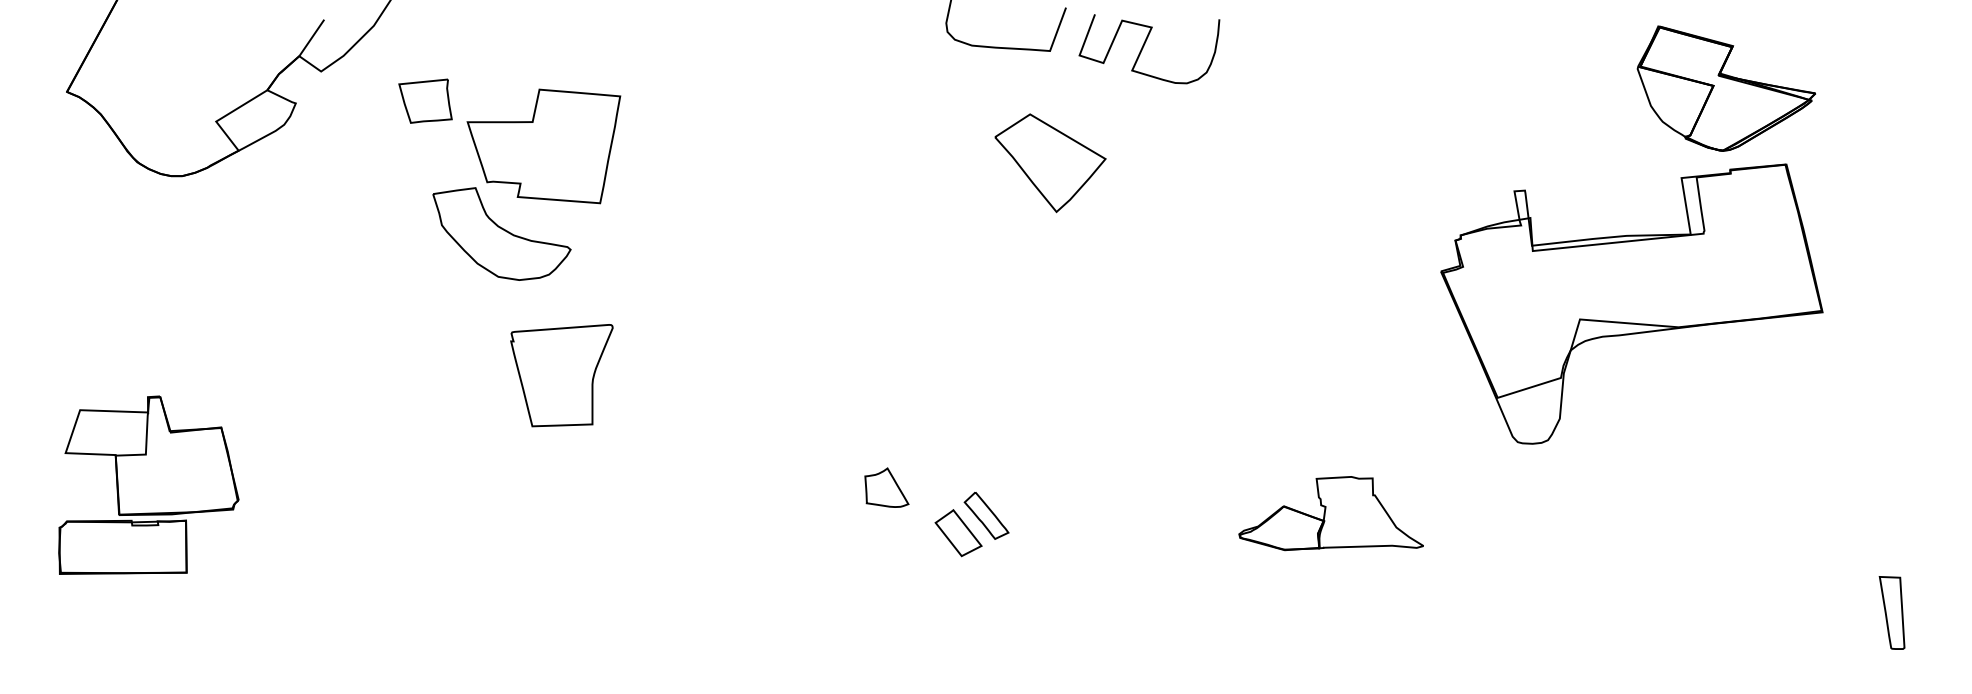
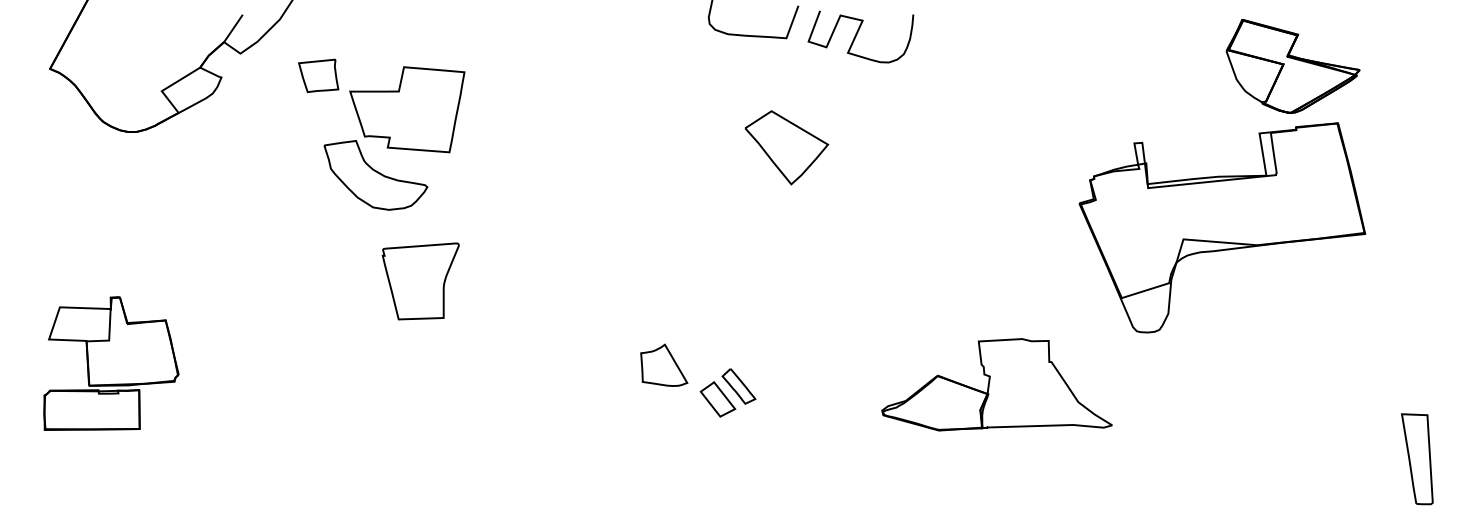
part: (1050, 163) -> (786, 148), moved
part: (886, 487) -> (663, 365), size x1.43
part: (1331, 513) -> (997, 384), size x1.67
part: (1891, 612) -> (1416, 458), size x1.67

